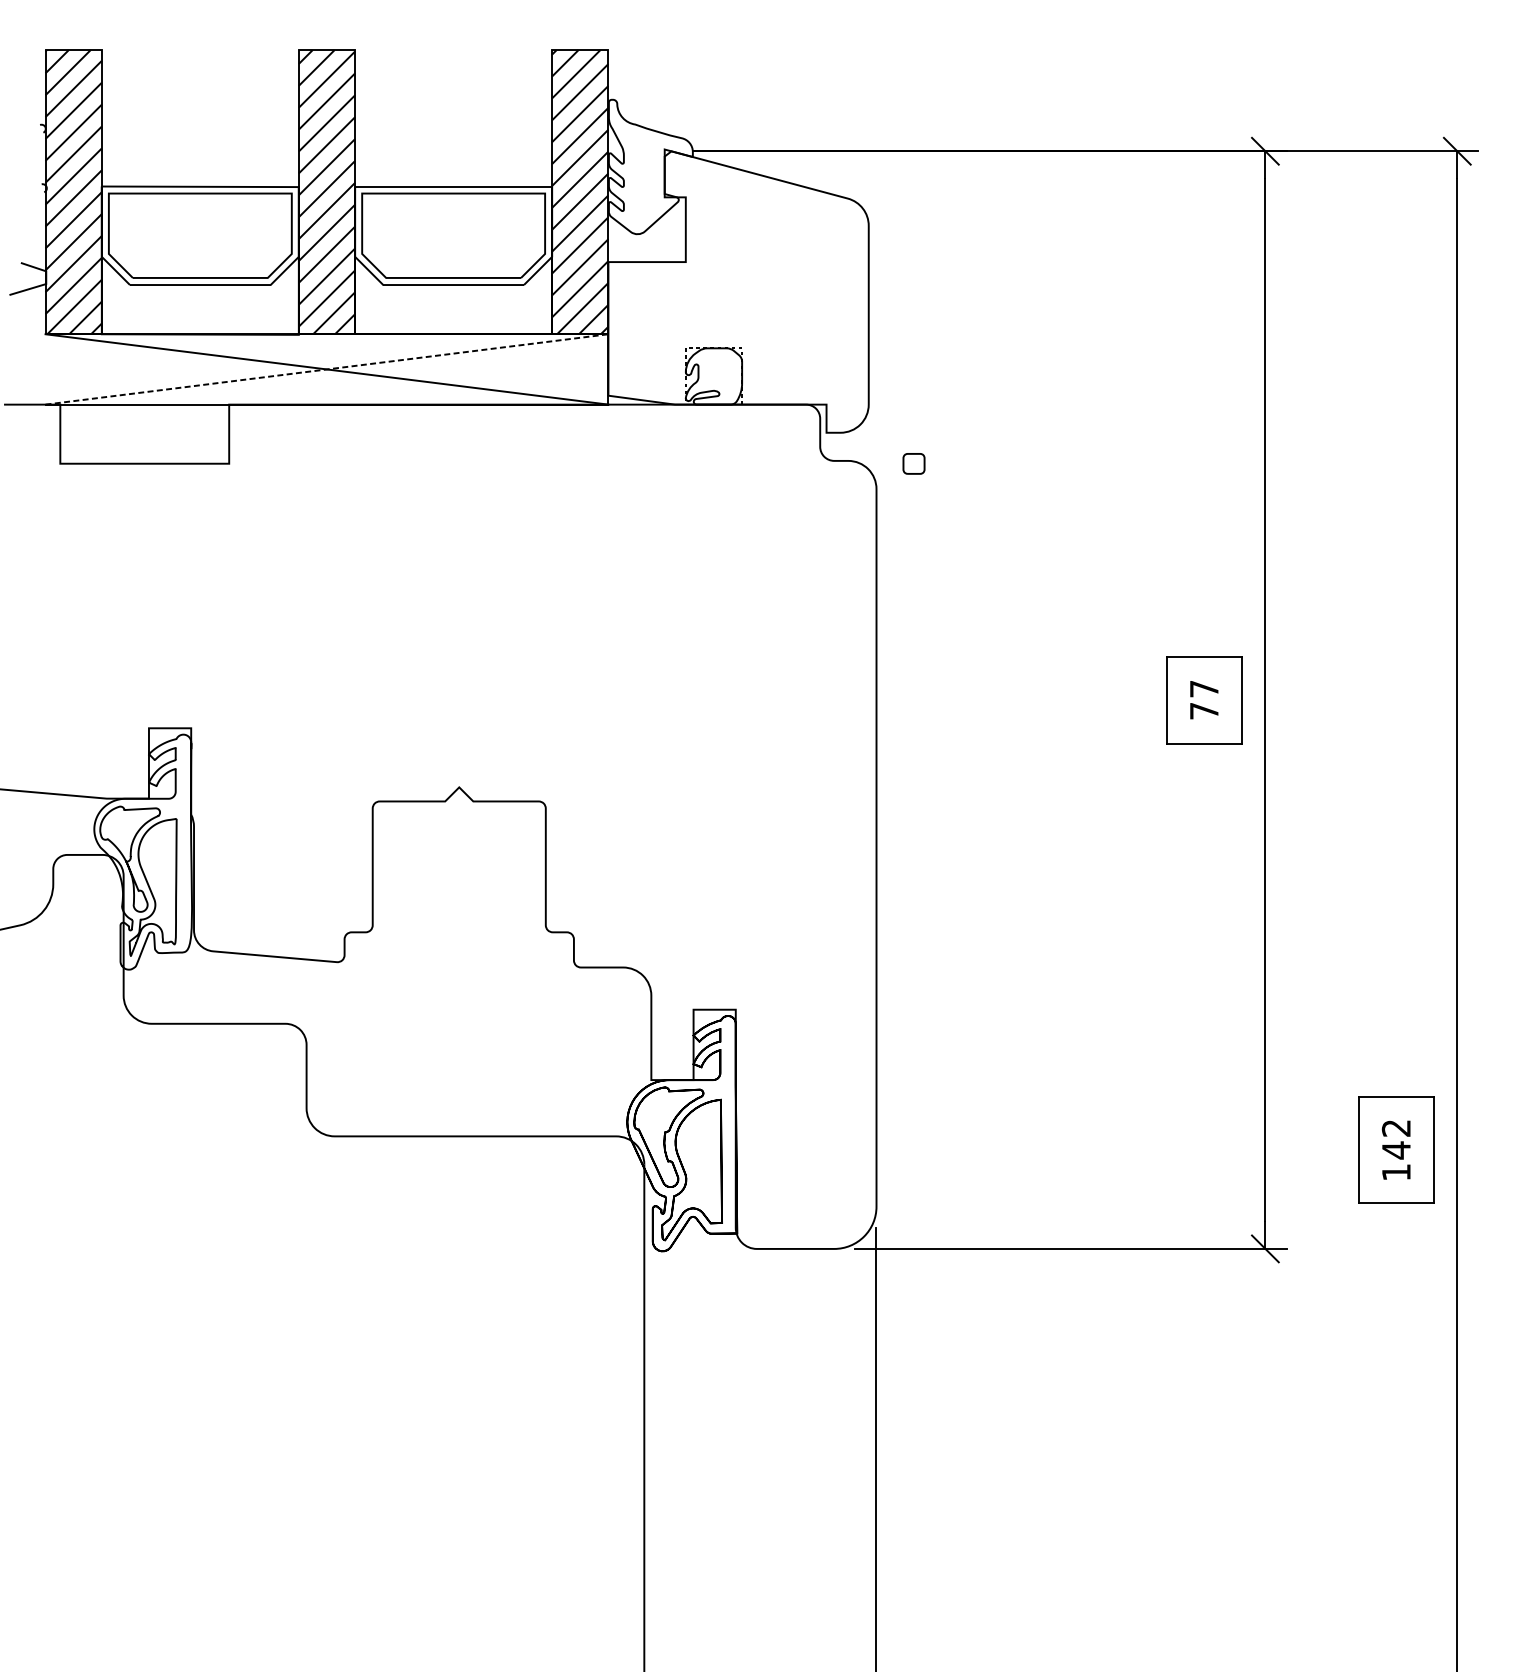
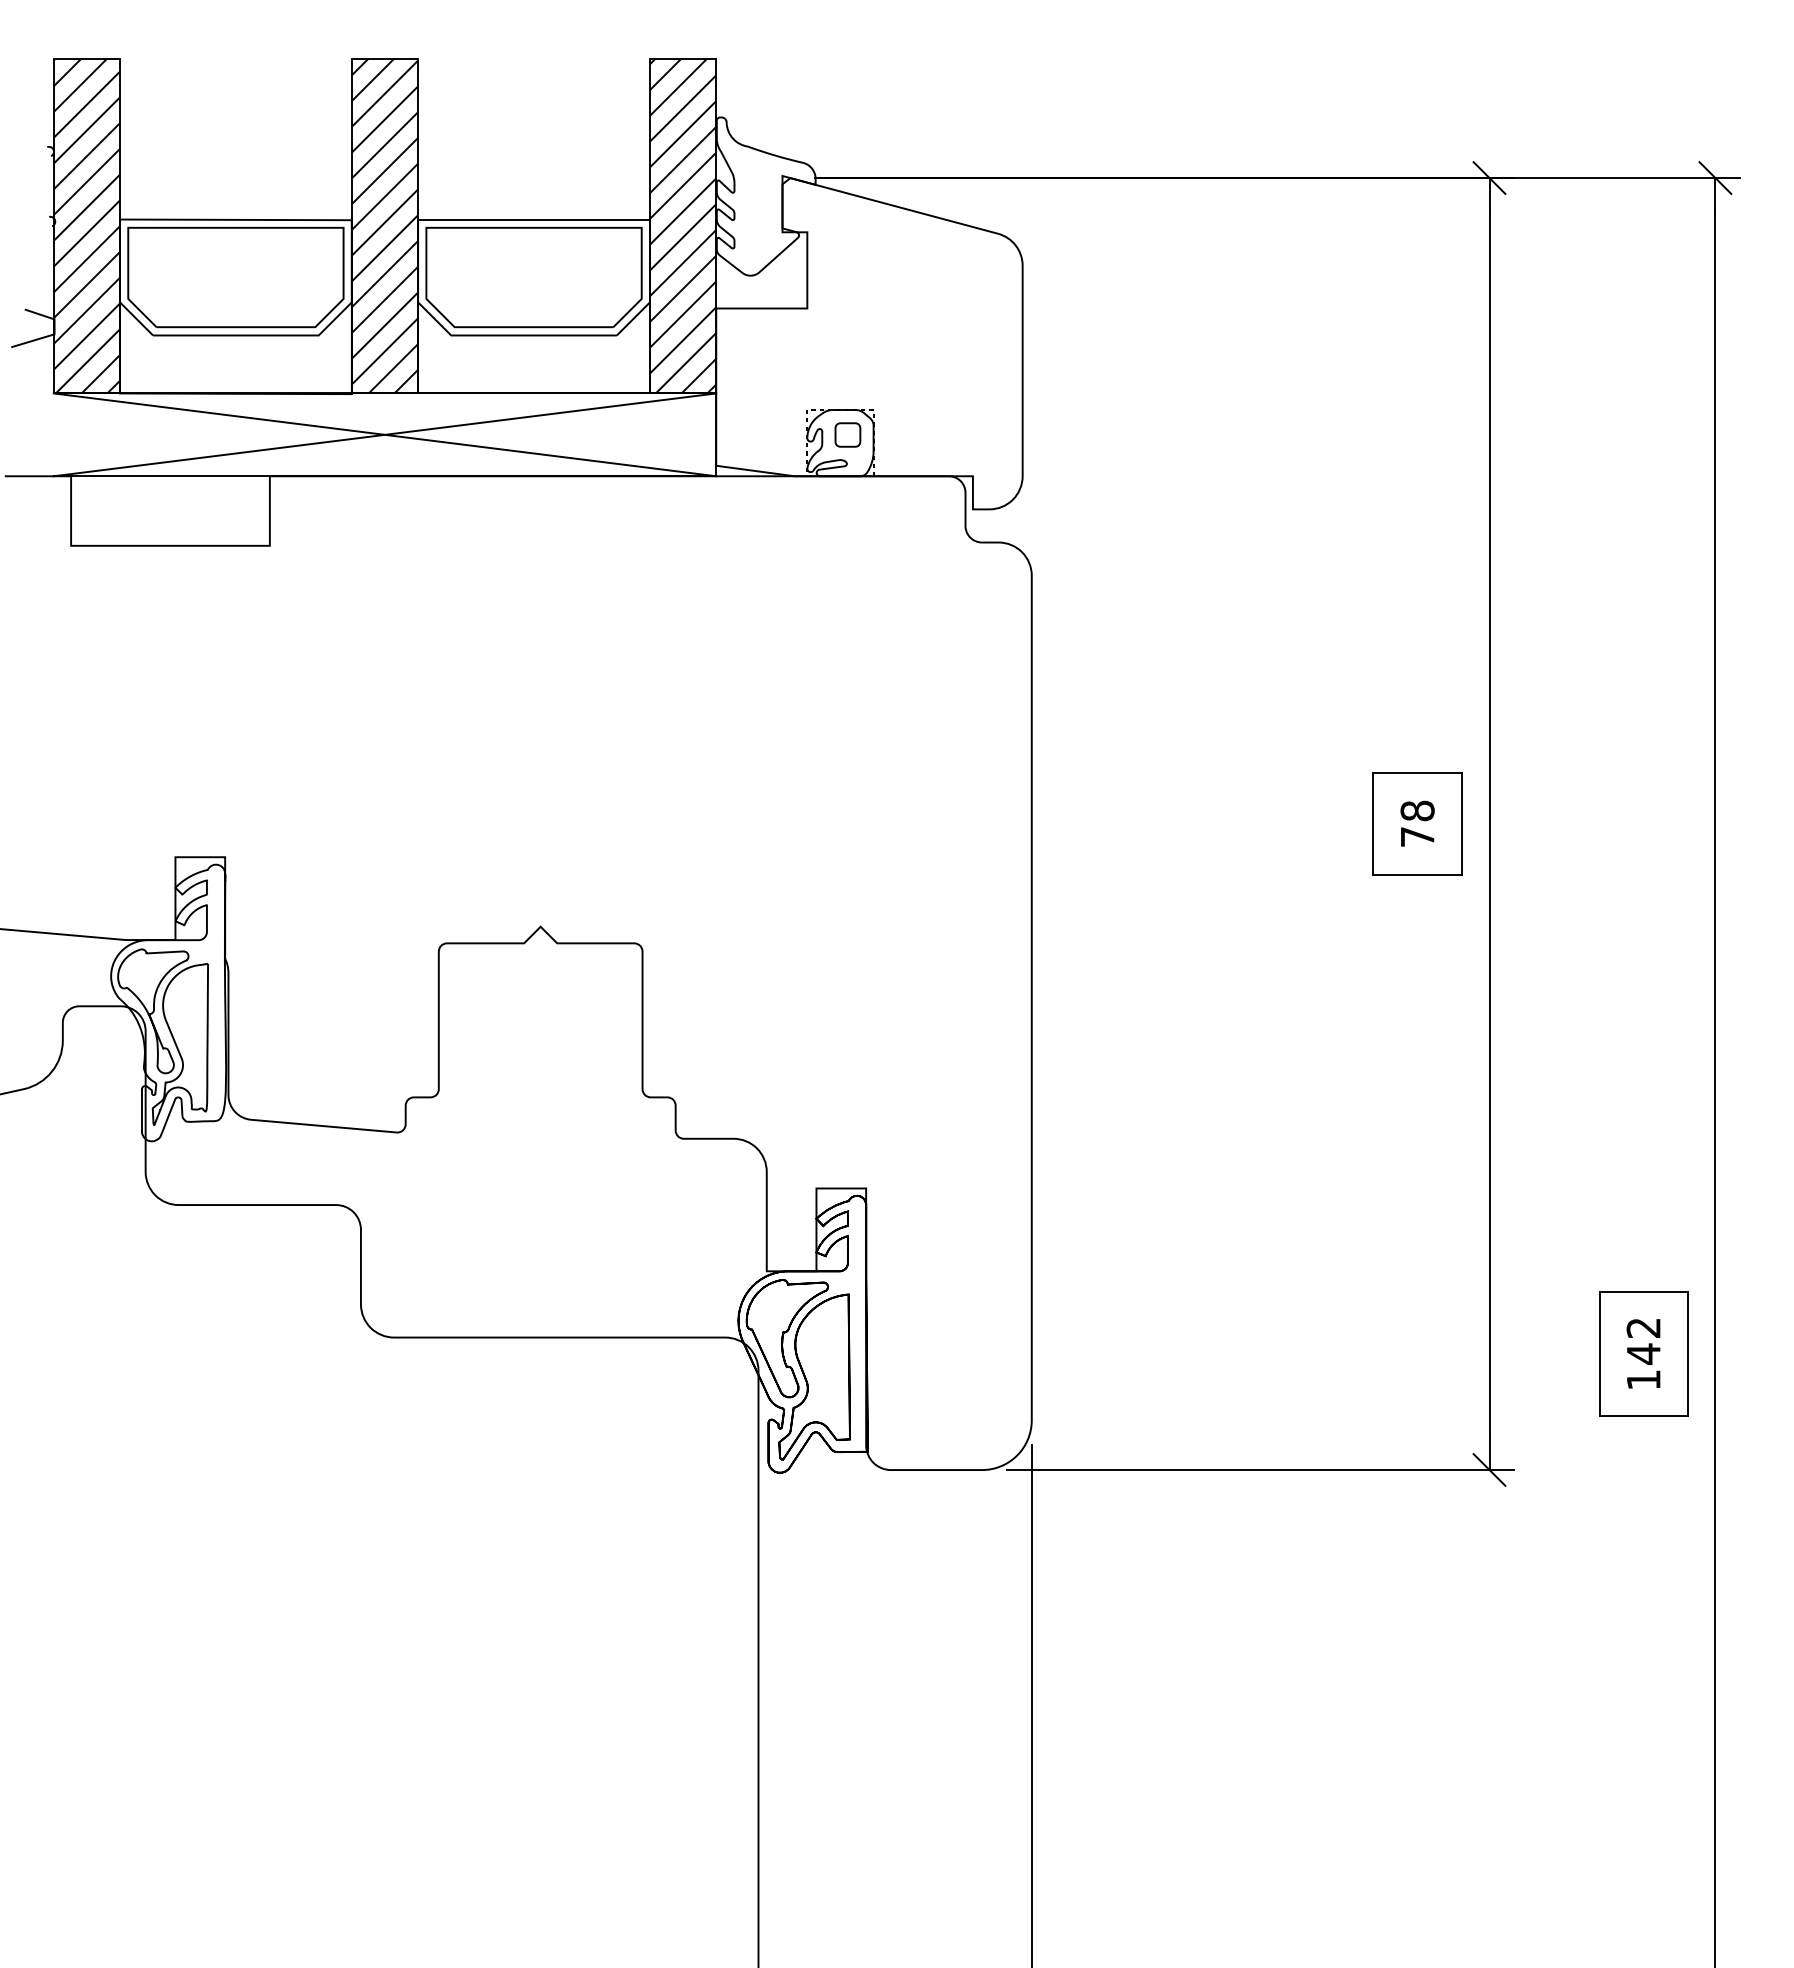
line: (326, 369) -> (384, 434), dashed -> solid
part: (913, 463) -> (847, 434), moved
text: (1204, 688) -> (1417, 810), 77 -> 78

